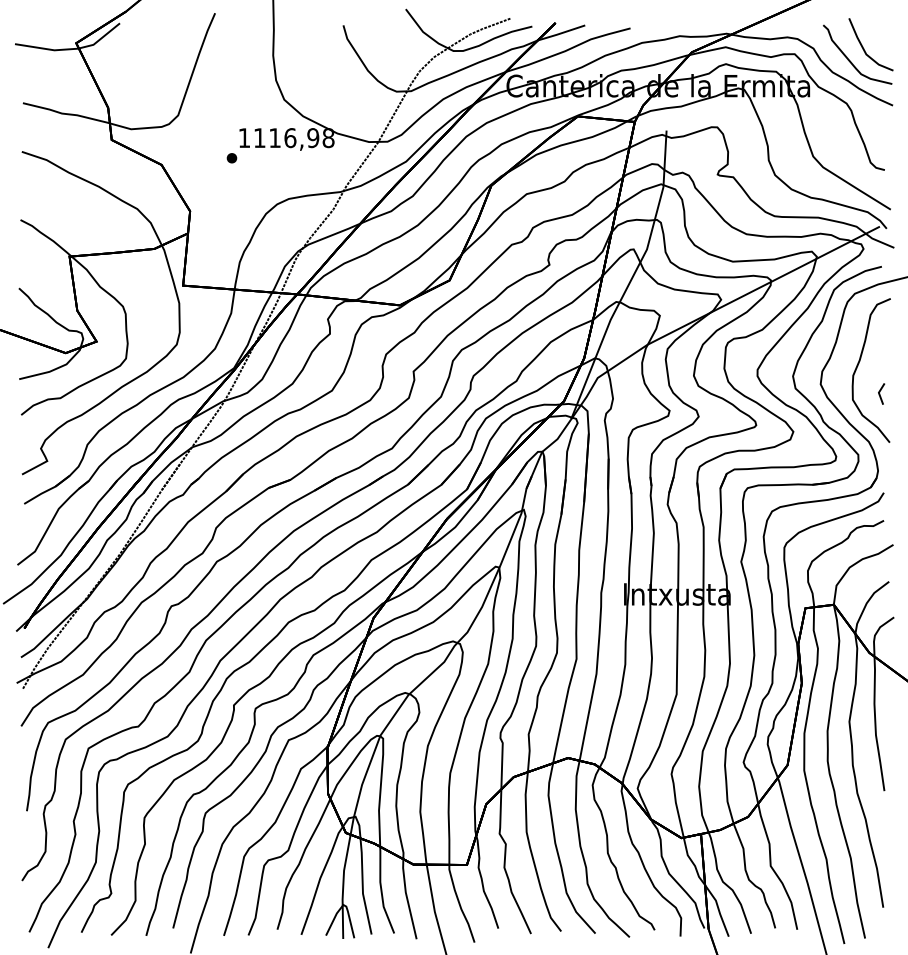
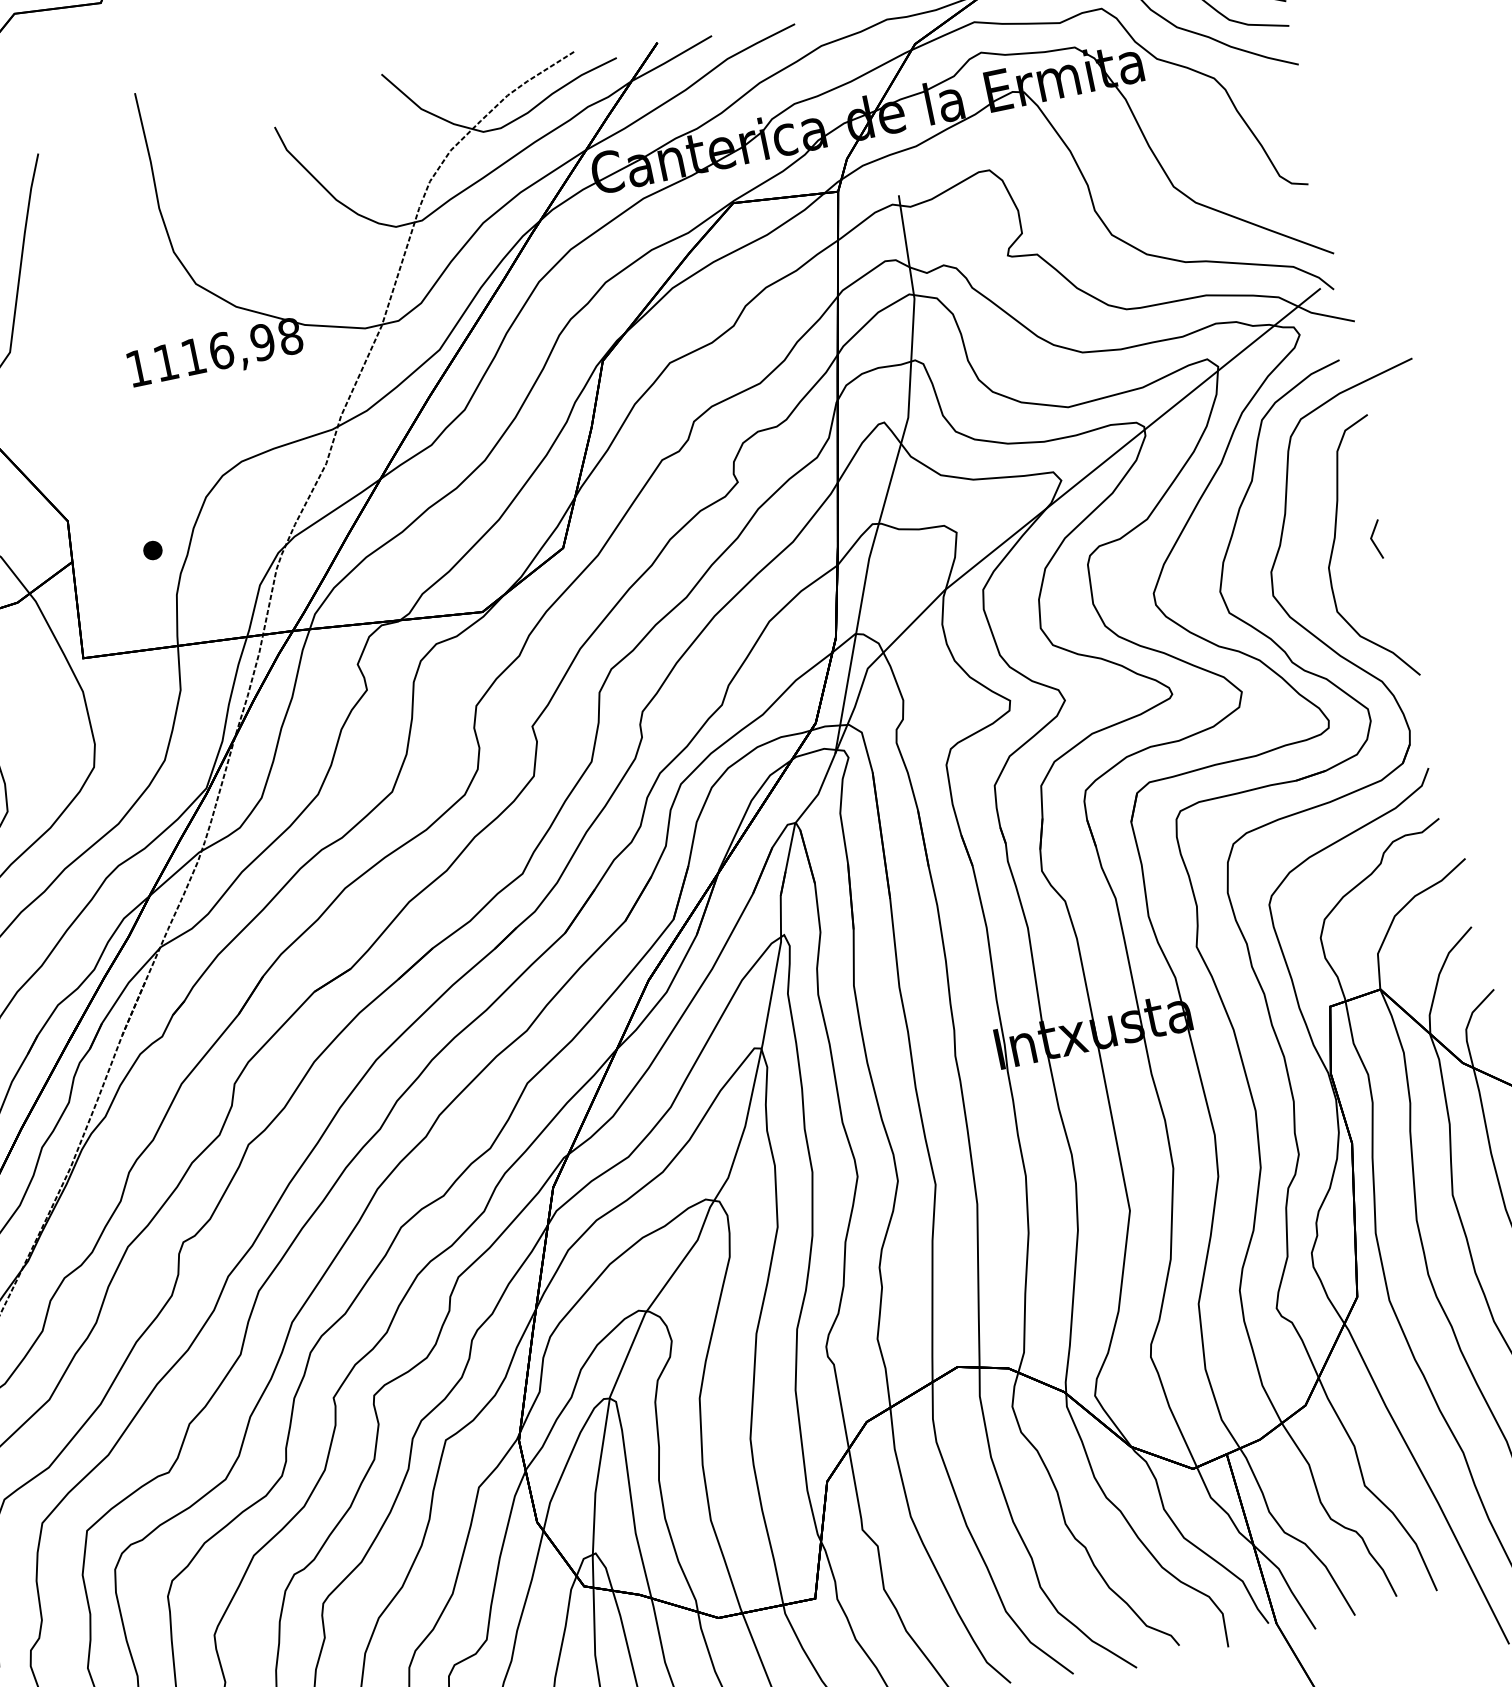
part: (231, 158) -> (152, 551), moved
line: (880, 393) -> (1374, 539), moved

